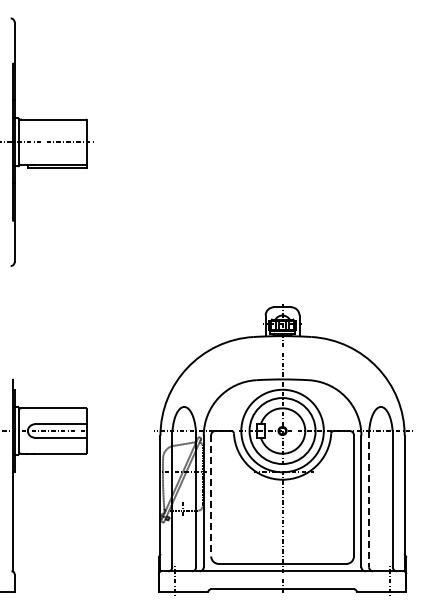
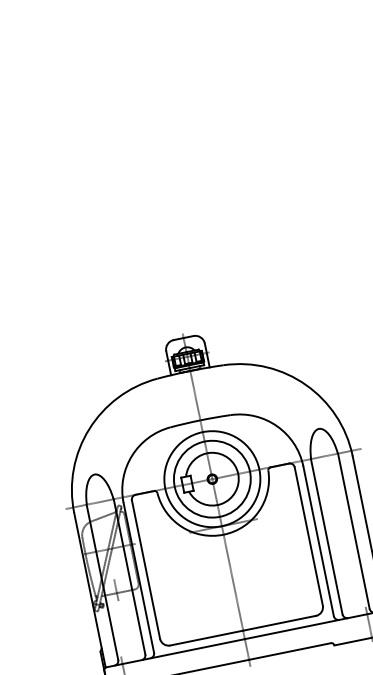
line: (211, 495) -> (146, 569), dashed -> solid
line: (369, 499) -> (327, 537), dashed -> solid

